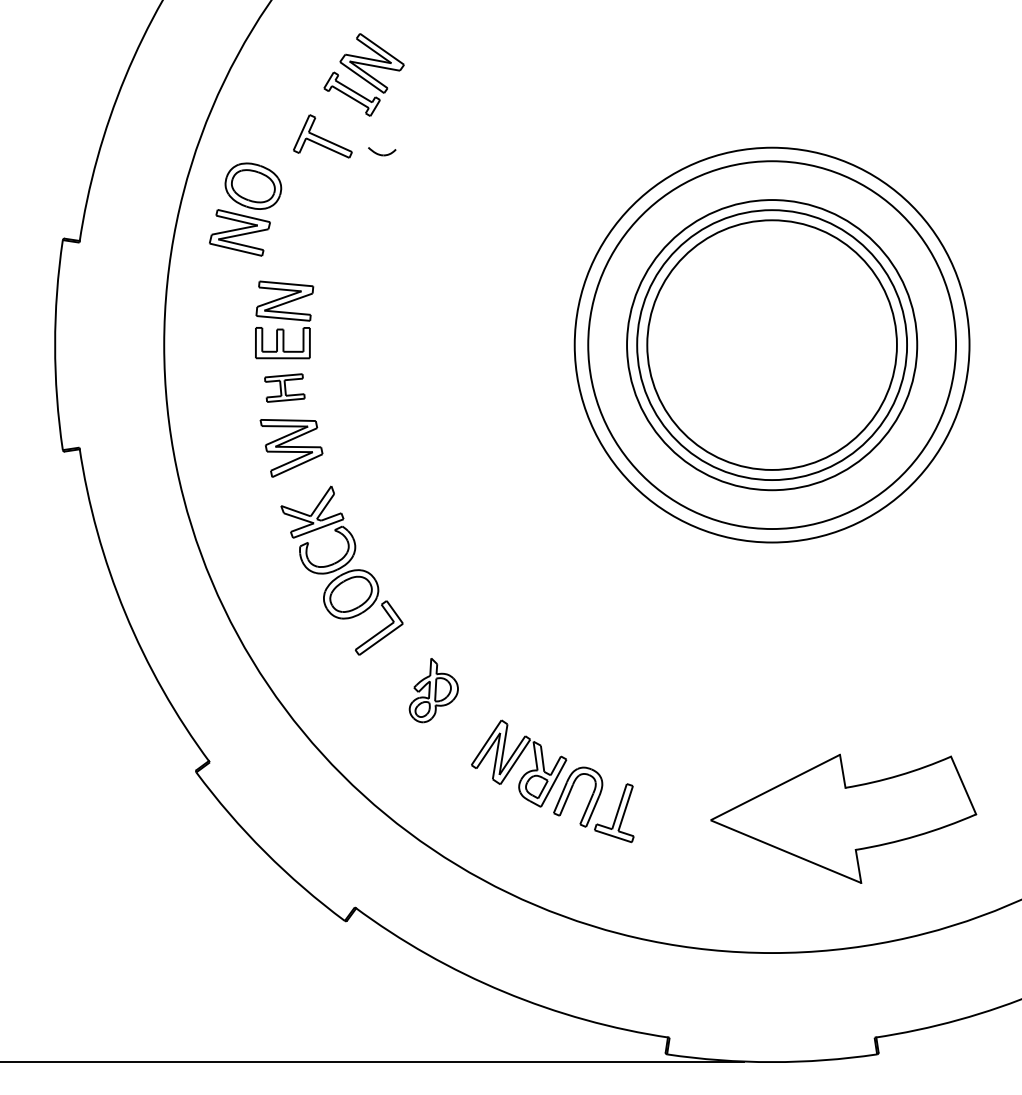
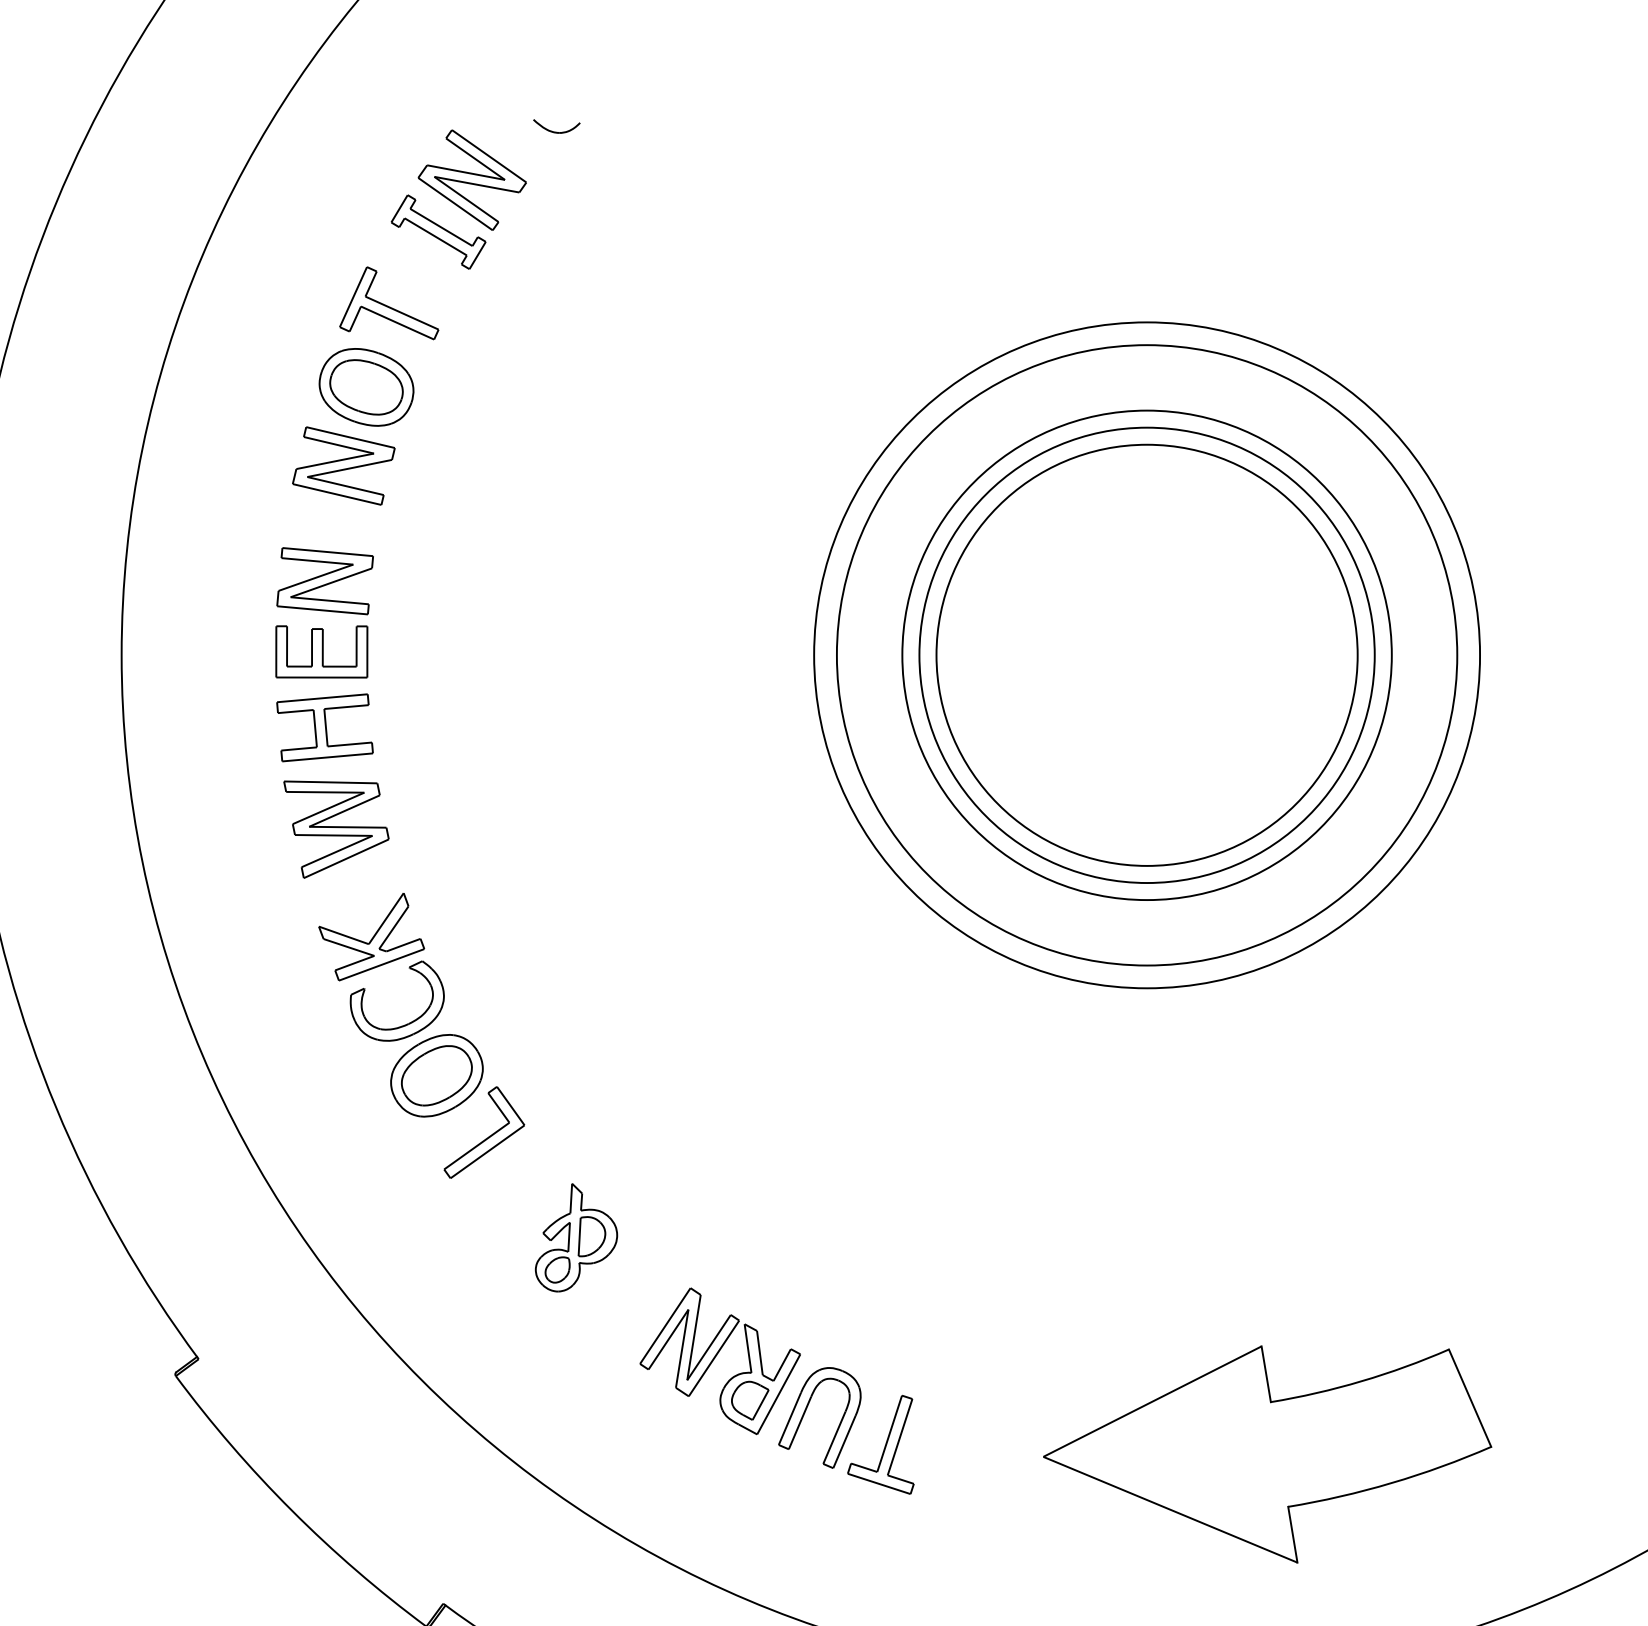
part: (382, 151) -> (557, 126), moved
part: (245, 209) -> (353, 426), moved
part: (284, 387) -> (324, 726), size x1.43

